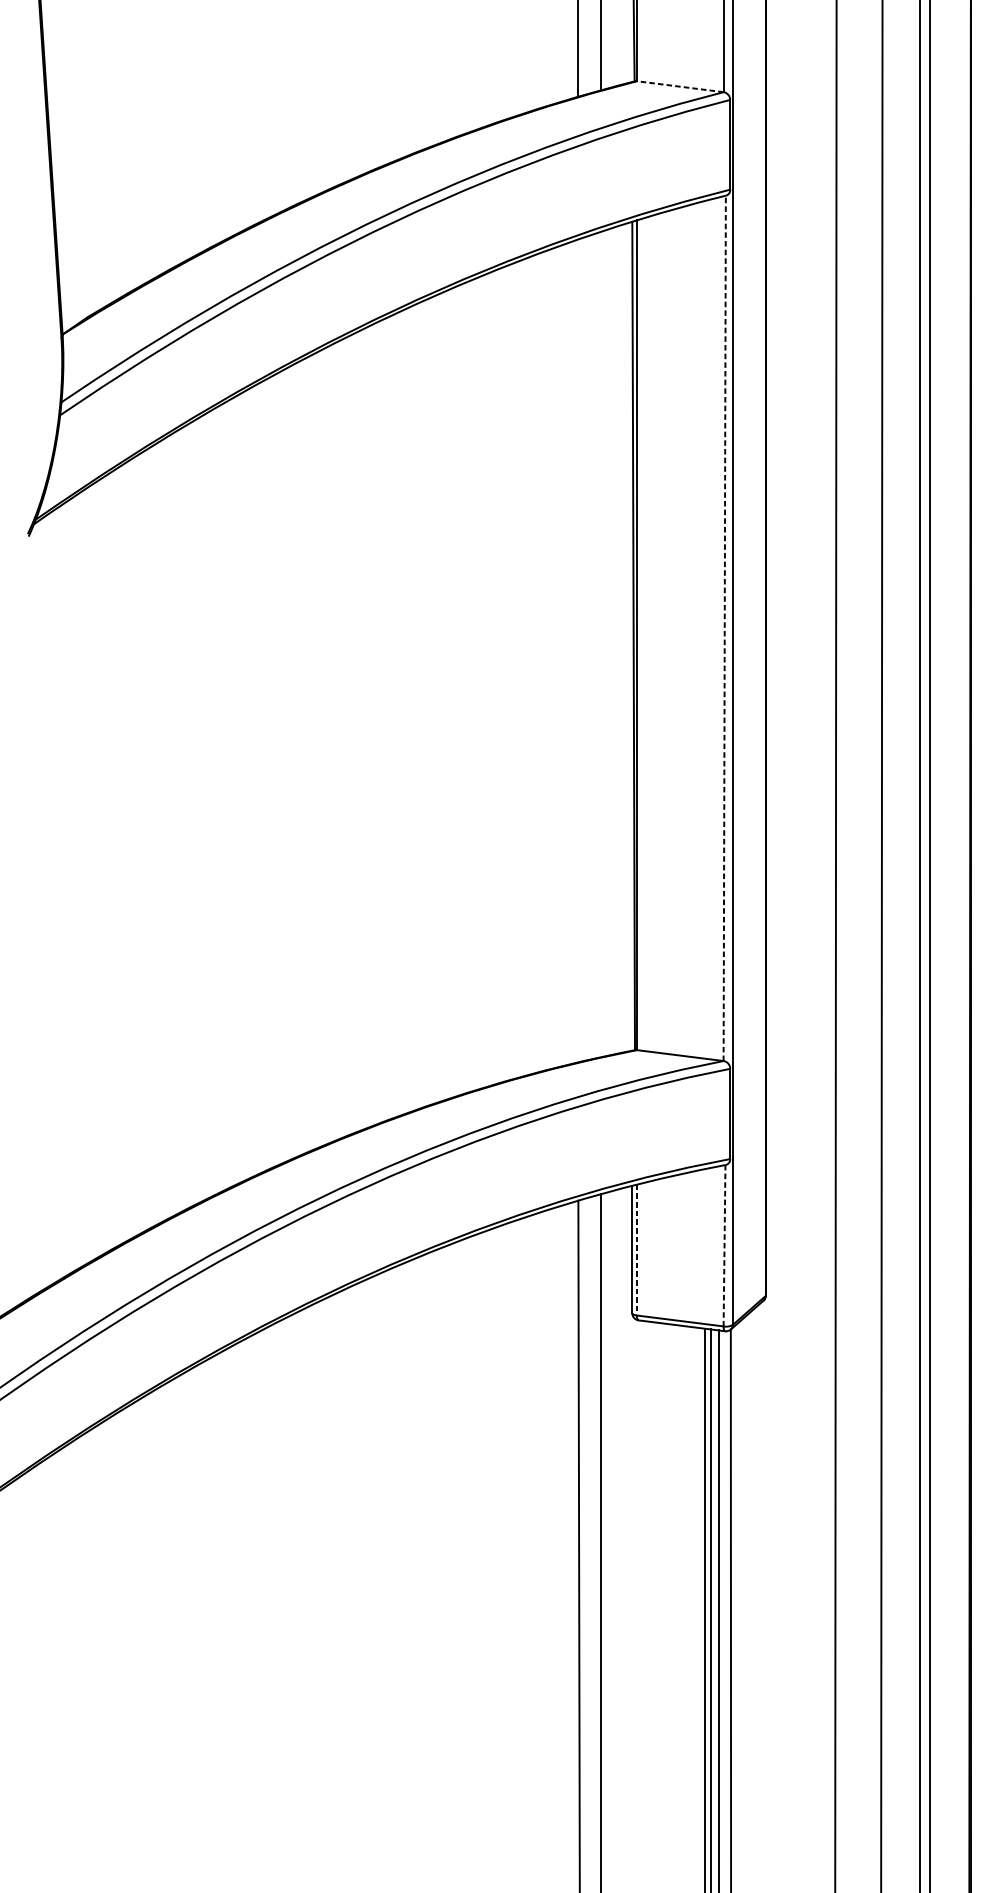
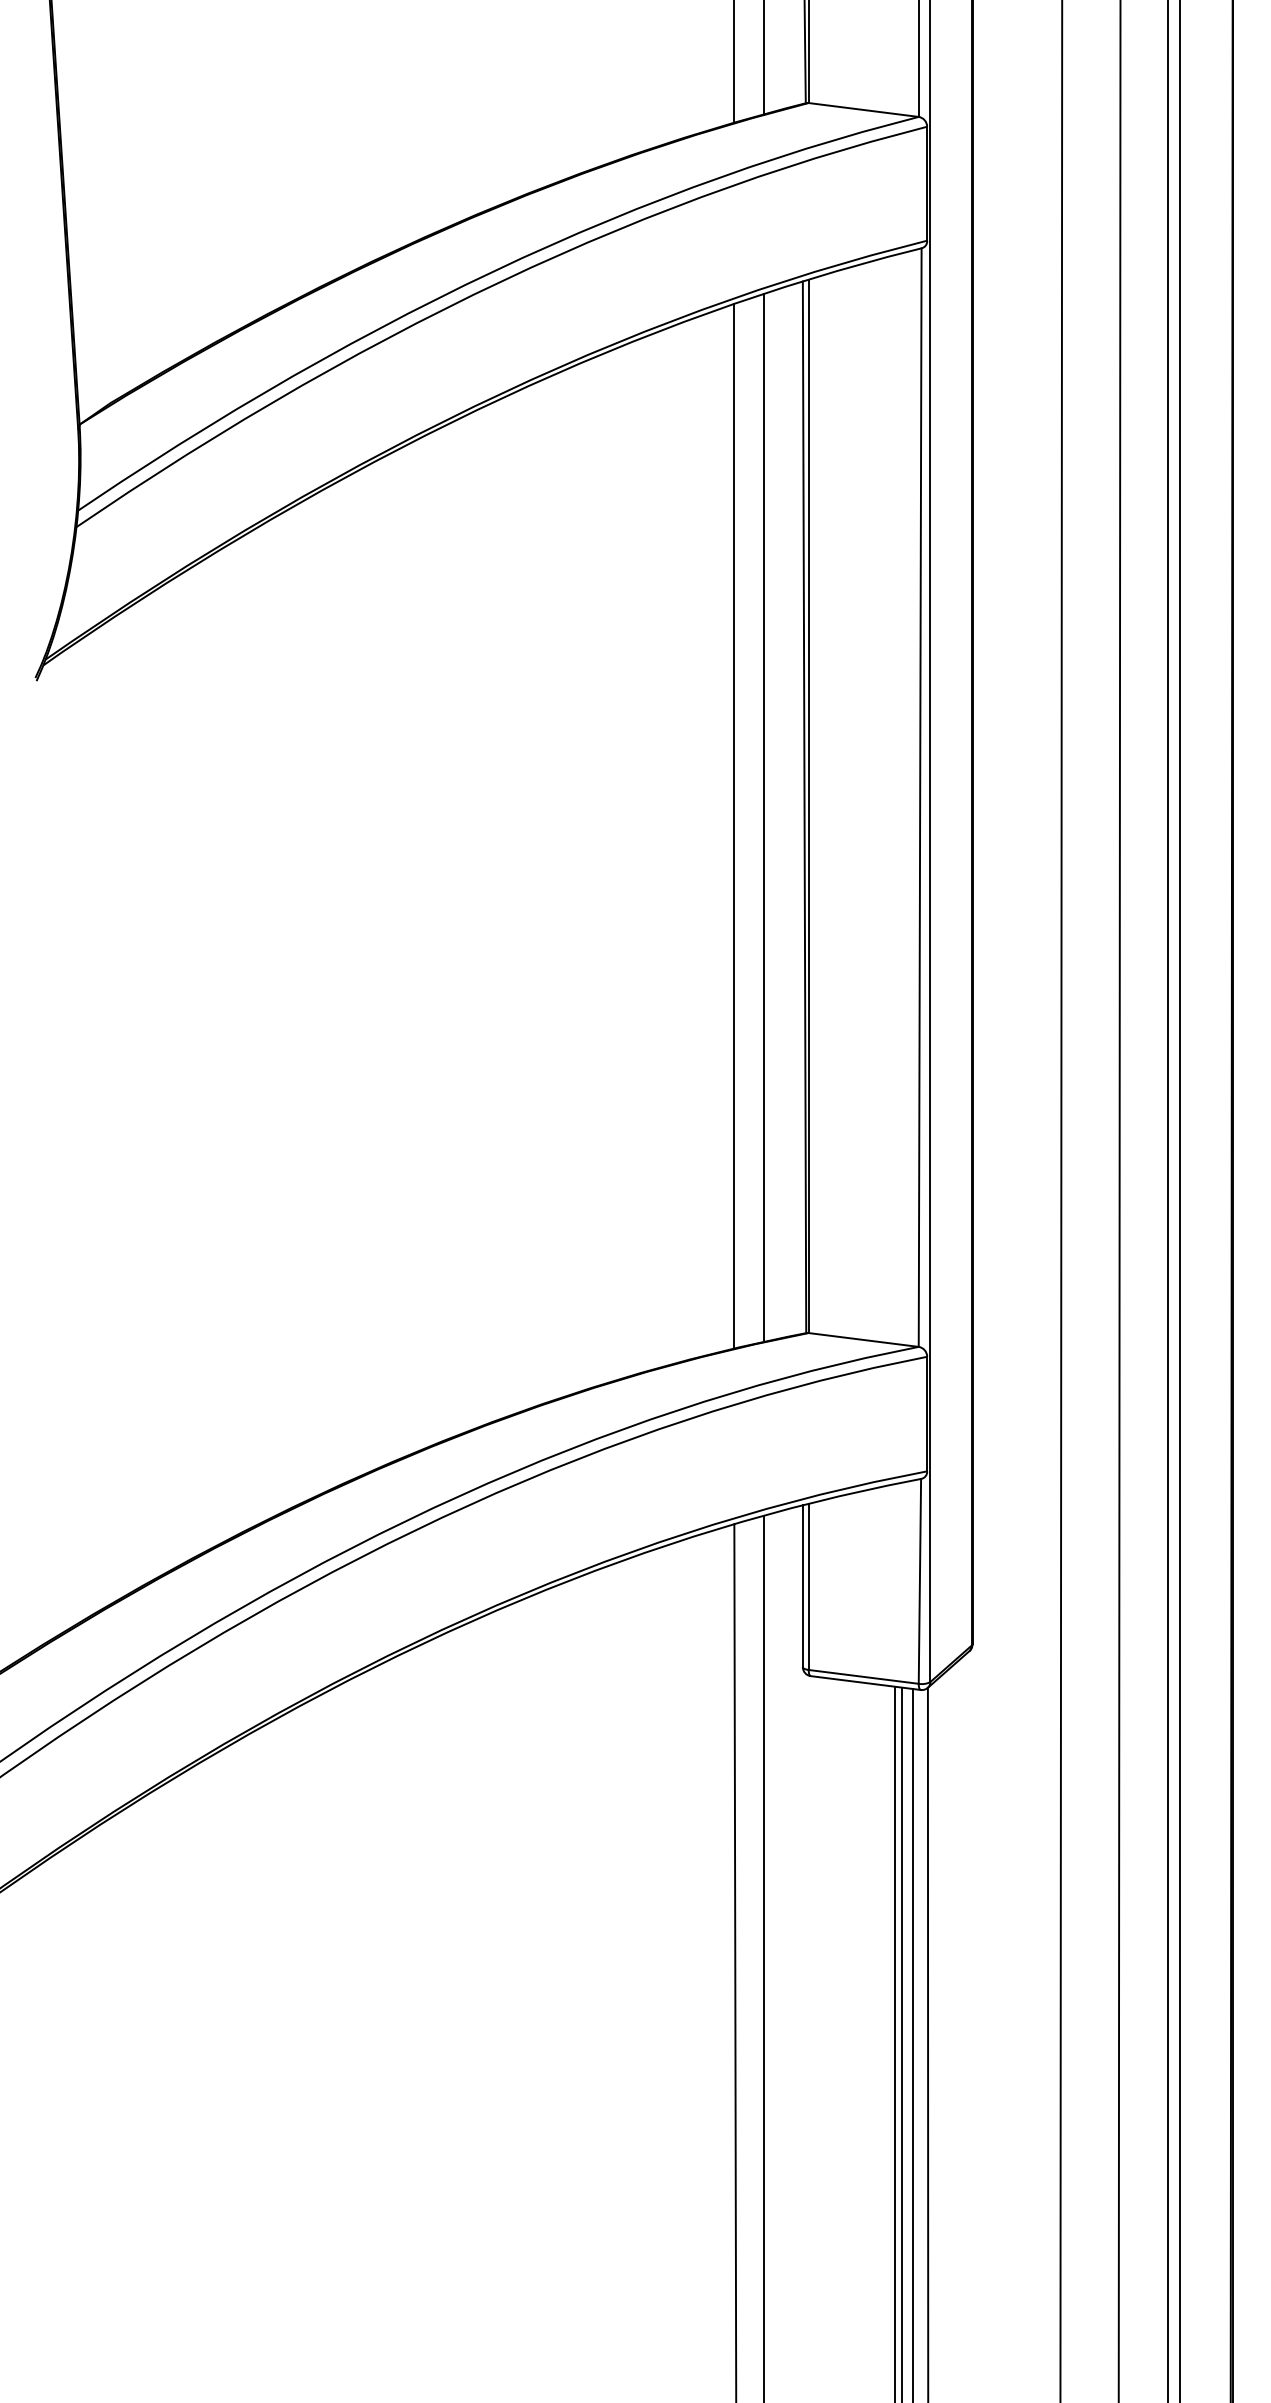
line: (680, 86) -> (863, 109), dashed -> solid
line: (724, 628) -> (920, 797), dashed -> solid
line: (601, 644) -> (763, 818), added
line: (578, 650) -> (734, 825), added
line: (724, 1245) -> (919, 1580), dashed -> solid
line: (636, 1250) -> (808, 1587), dashed -> solid

